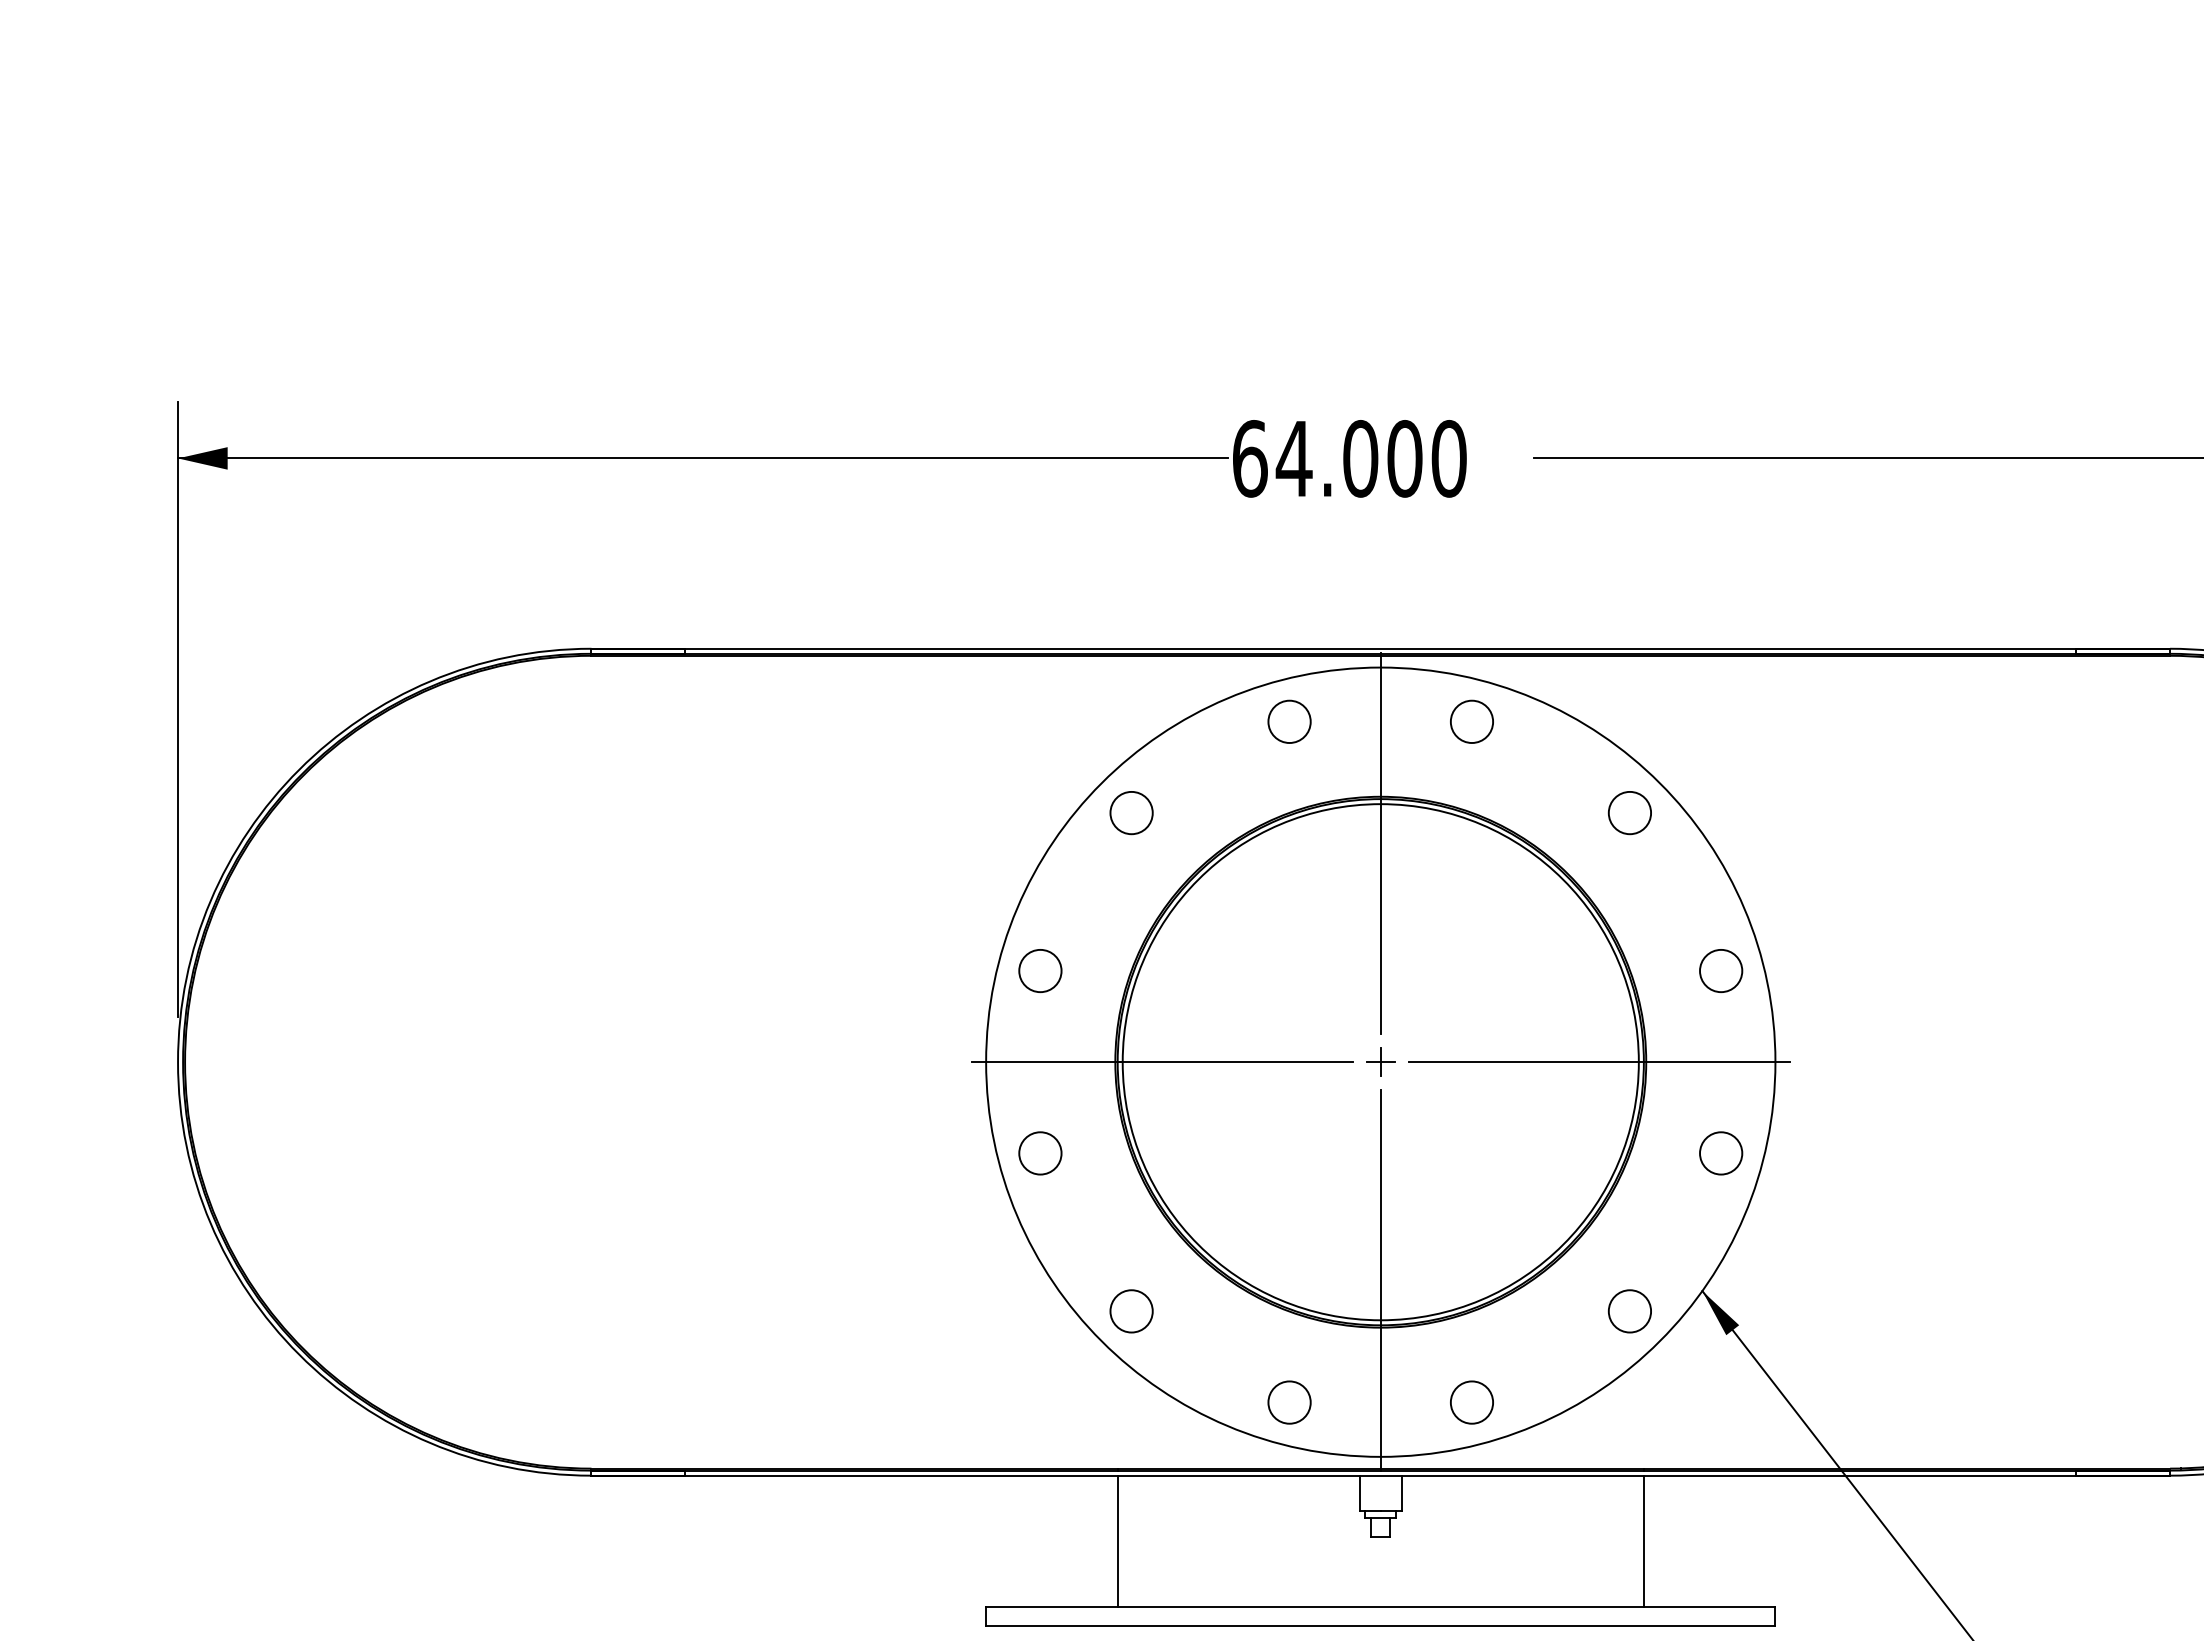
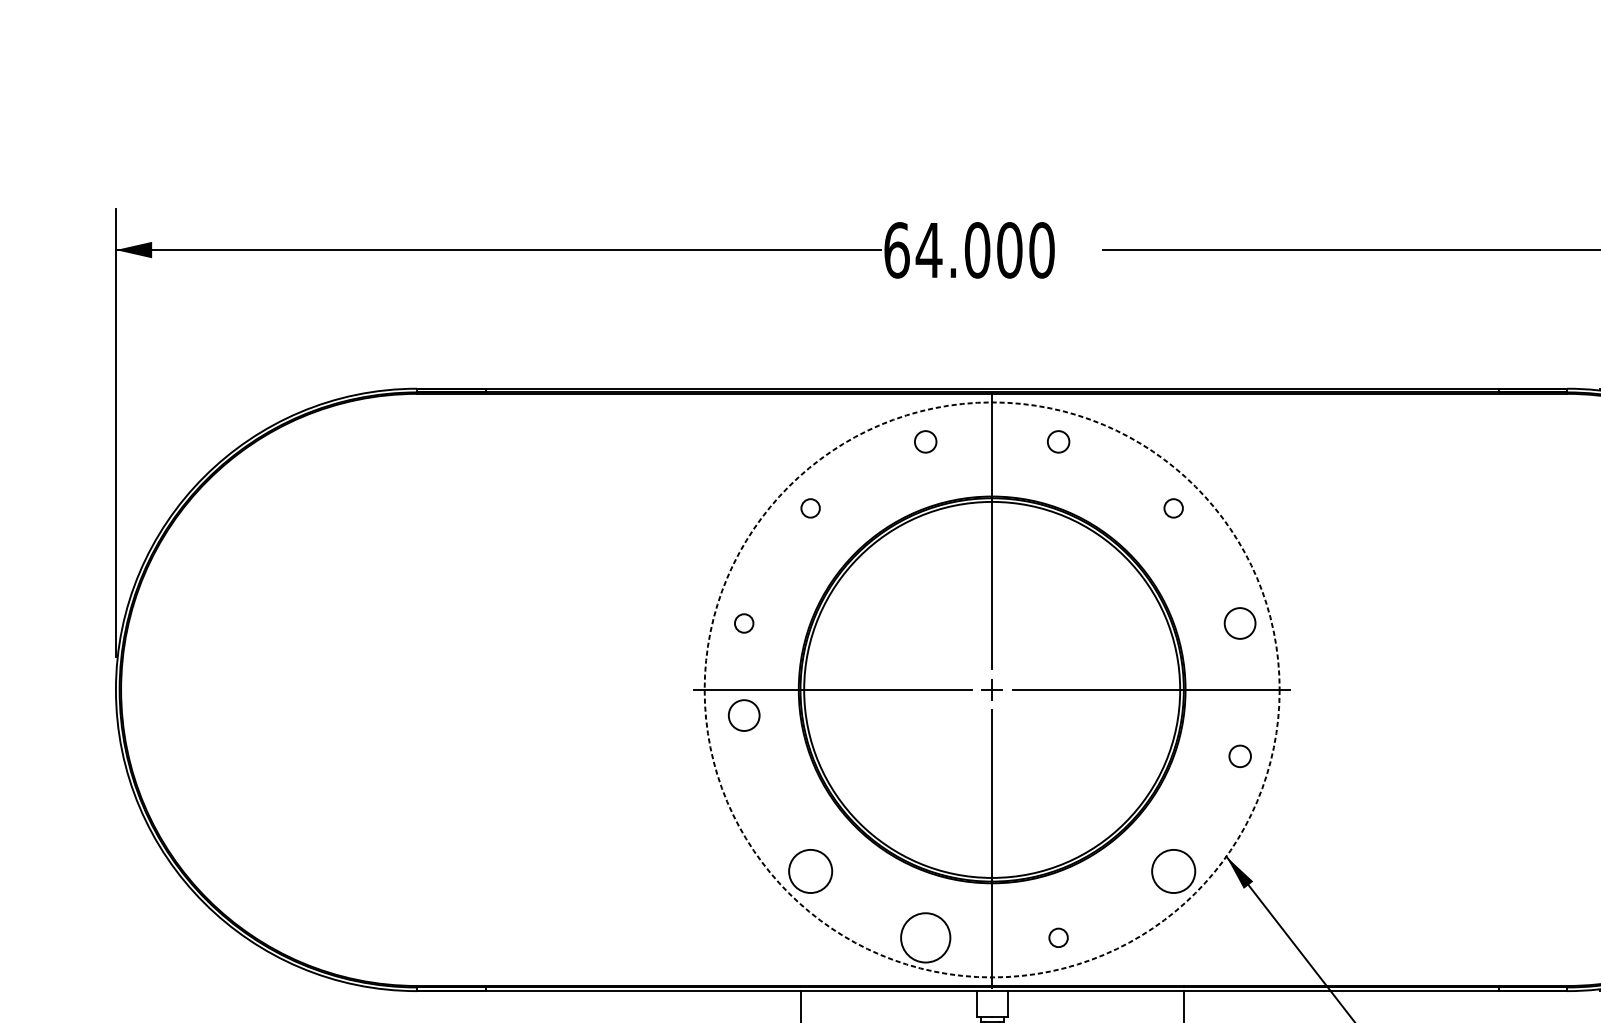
circle: (1289, 721) -> (925, 441), size x0.7
circle: (1471, 721) -> (1058, 441), size x0.7
circle: (1131, 812) -> (810, 508), size x0.6
circle: (1629, 812) -> (1173, 508), size x0.6
circle: (1040, 970) -> (744, 623), size x0.6
circle: (1380, 1061) -> (991, 689), solid -> dashed
circle: (1040, 1153) -> (744, 715), moved
circle: (1721, 1153) -> (1240, 756), size x0.7
circle: (1131, 1311) -> (810, 871), size x1.4
circle: (1629, 1311) -> (1173, 871), size x1.4
circle: (1289, 1402) -> (925, 937), size x1.6
circle: (1471, 1402) -> (1058, 937), size x0.6

